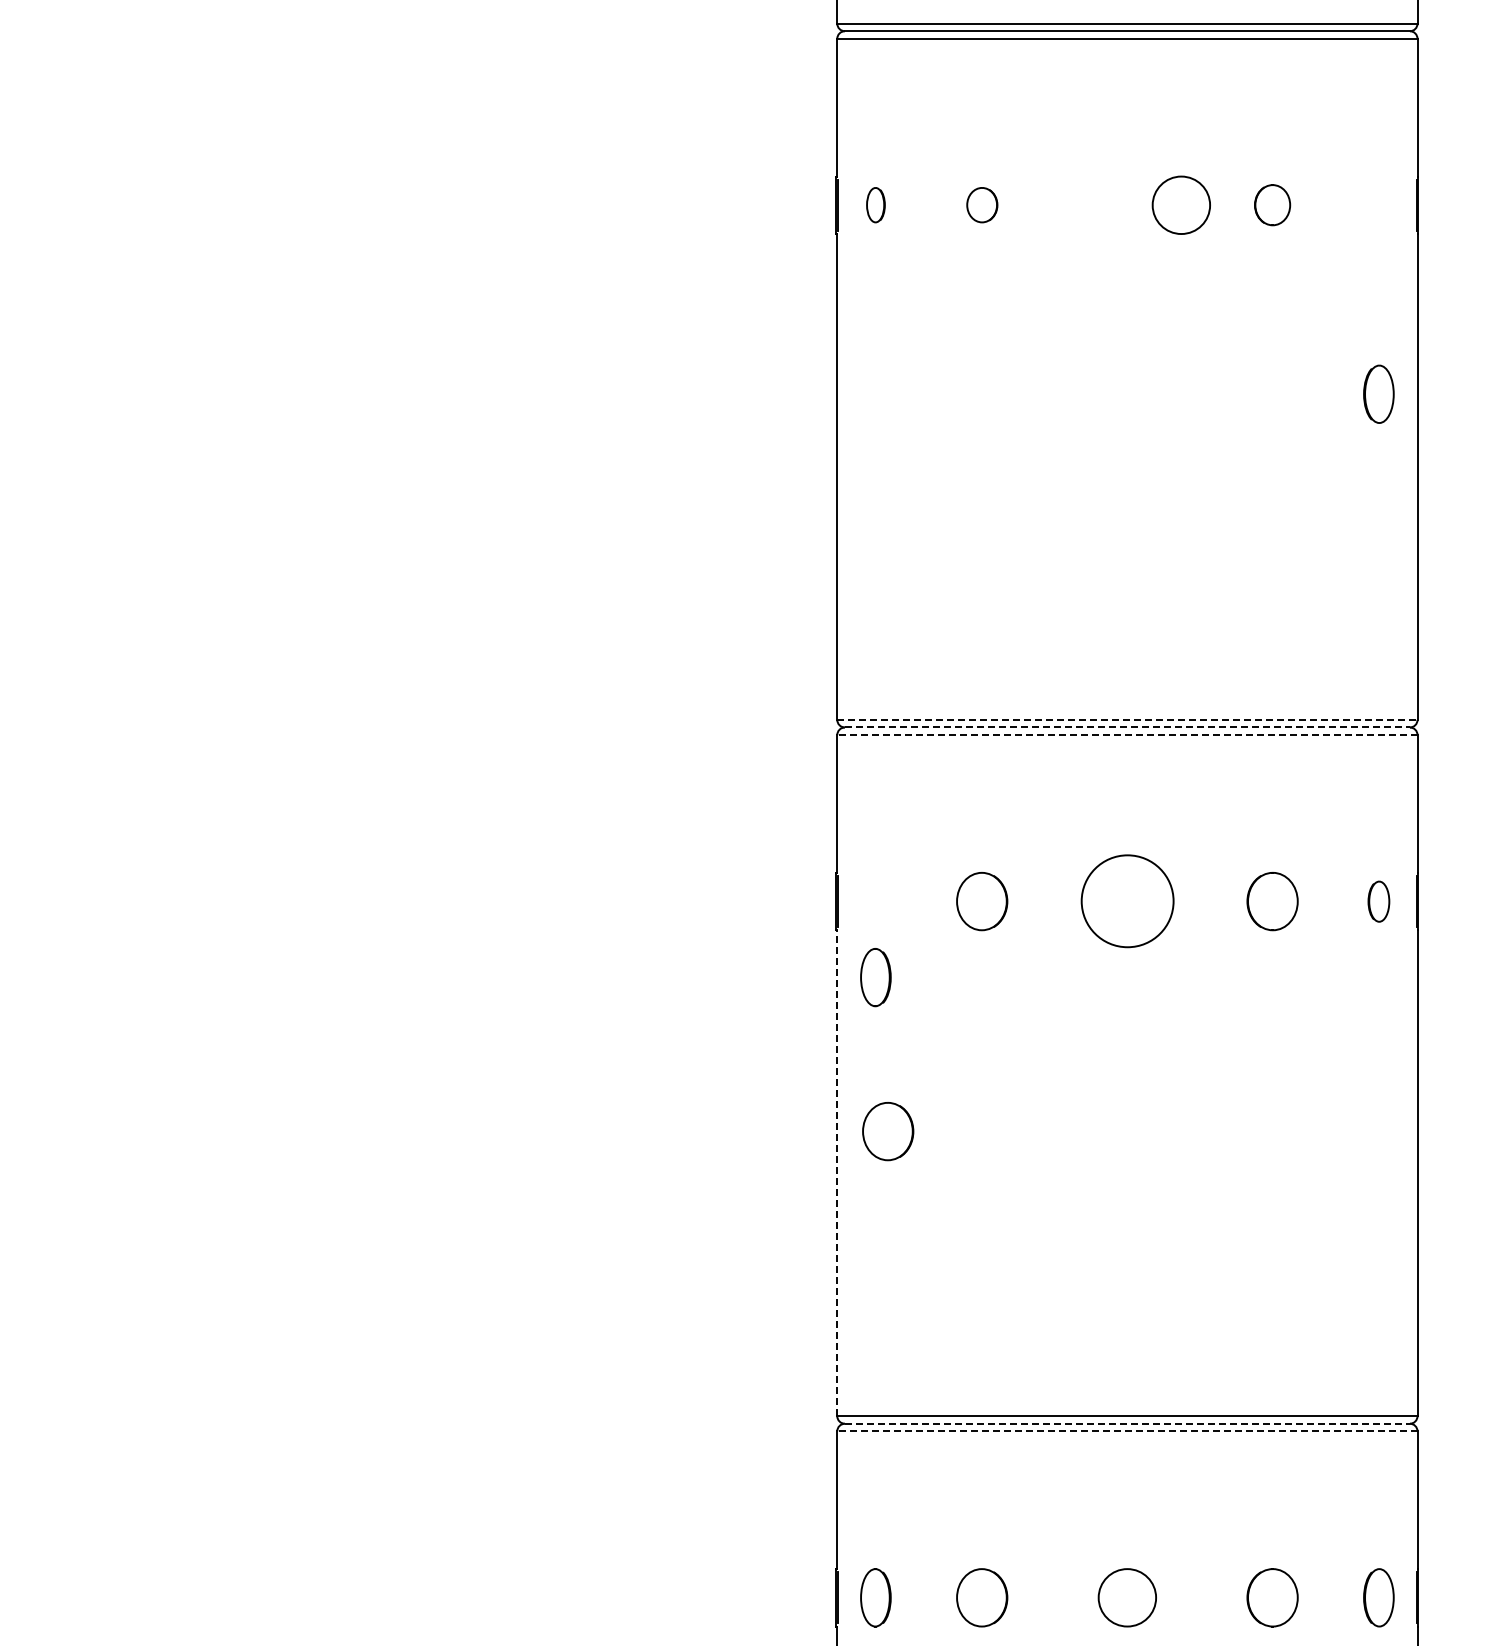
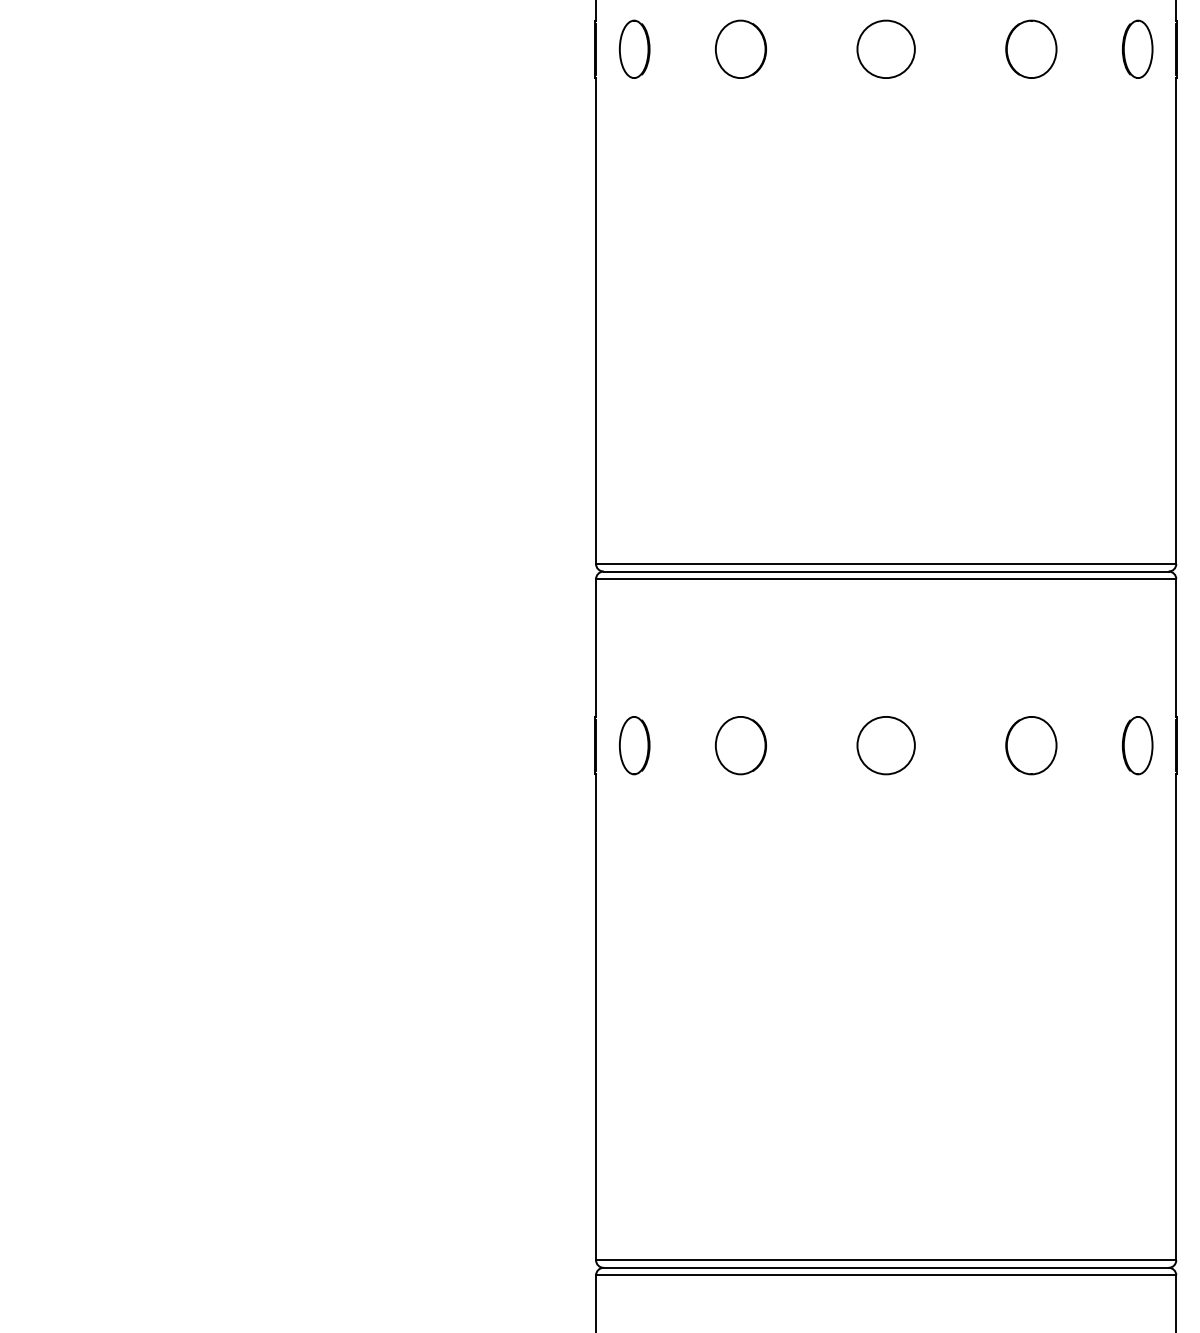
part: (875, 204) -> (634, 48), size x1.67
part: (982, 204) -> (741, 48), size x1.67
circle: (1180, 204) -> (885, 48), moved
part: (1272, 204) -> (1031, 48), size x1.43
part: (1378, 393) -> (1137, 48), moved
line: (1127, 719) -> (886, 563), dashed -> solid
line: (1127, 727) -> (886, 571), dashed -> solid
line: (1126, 735) -> (885, 579), dashed -> solid
circle: (1126, 901) -> (885, 745), size x0.62
part: (1378, 901) -> (1137, 745), size x1.43
part: (875, 977) -> (634, 745), moved
part: (888, 1131) -> (647, 975), removed
line: (837, 1173) -> (596, 1017), dashed -> solid
line: (1127, 1423) -> (886, 1267), dashed -> solid
line: (1126, 1431) -> (885, 1275), dashed -> solid

